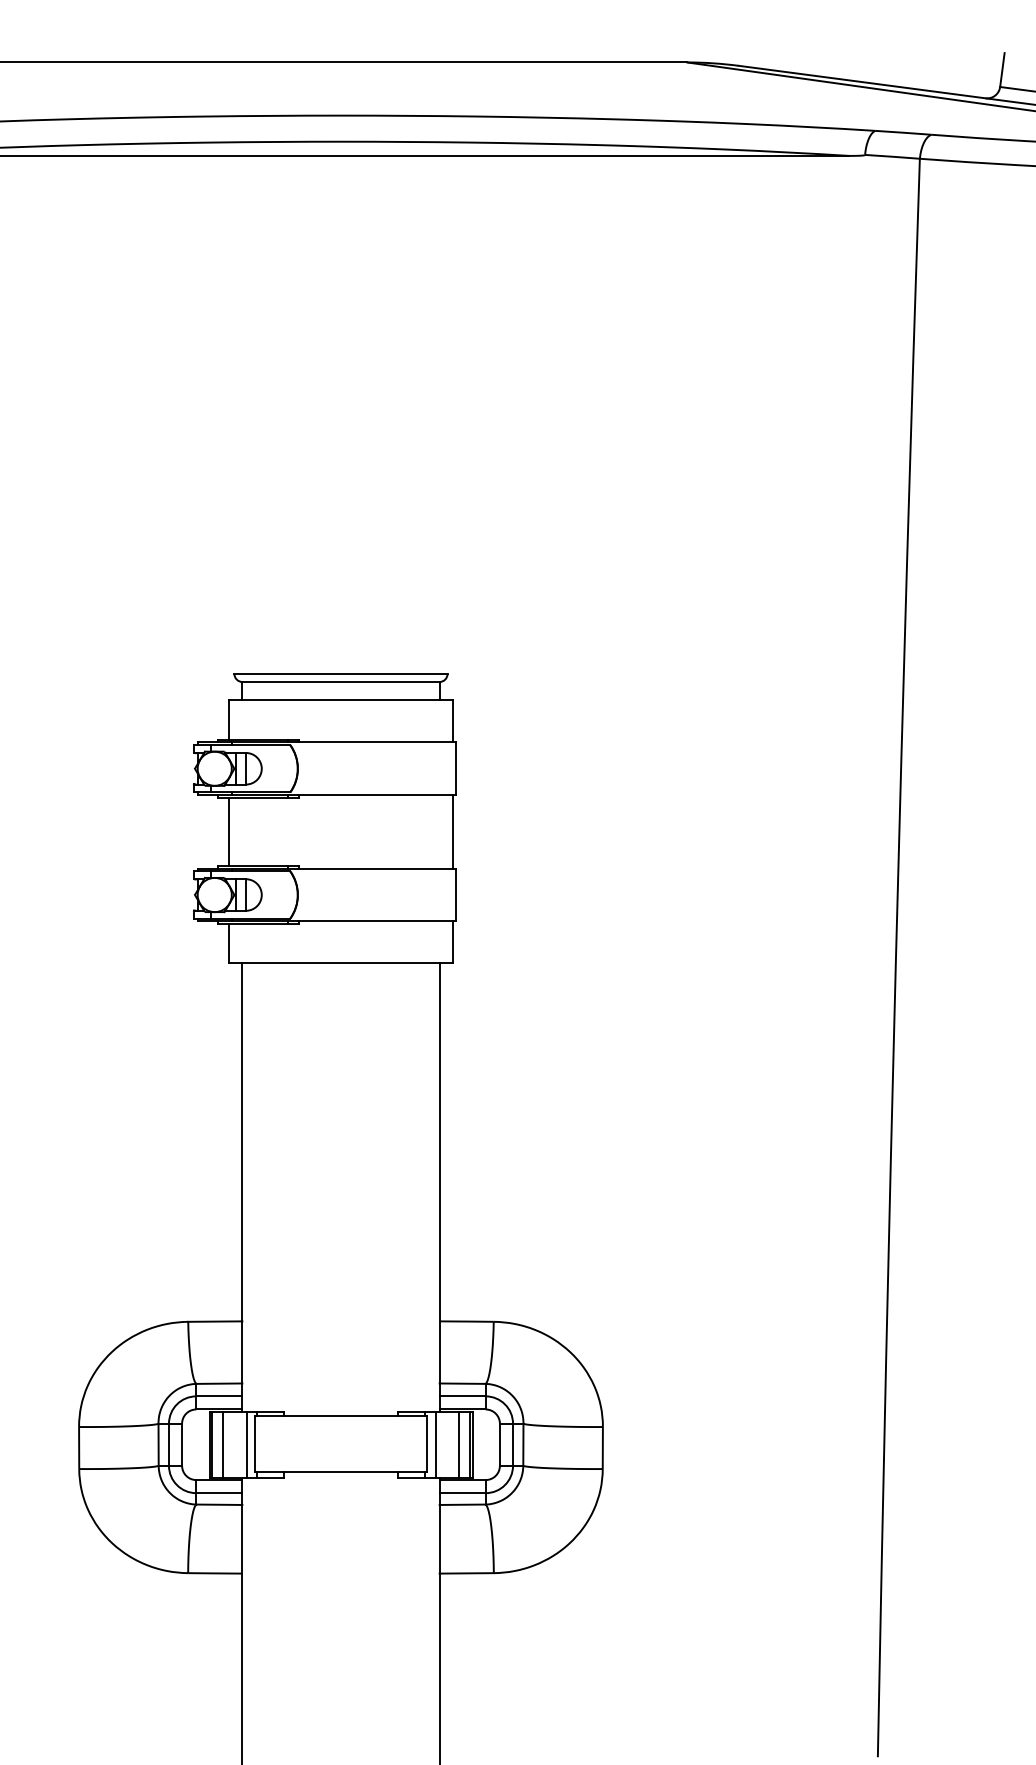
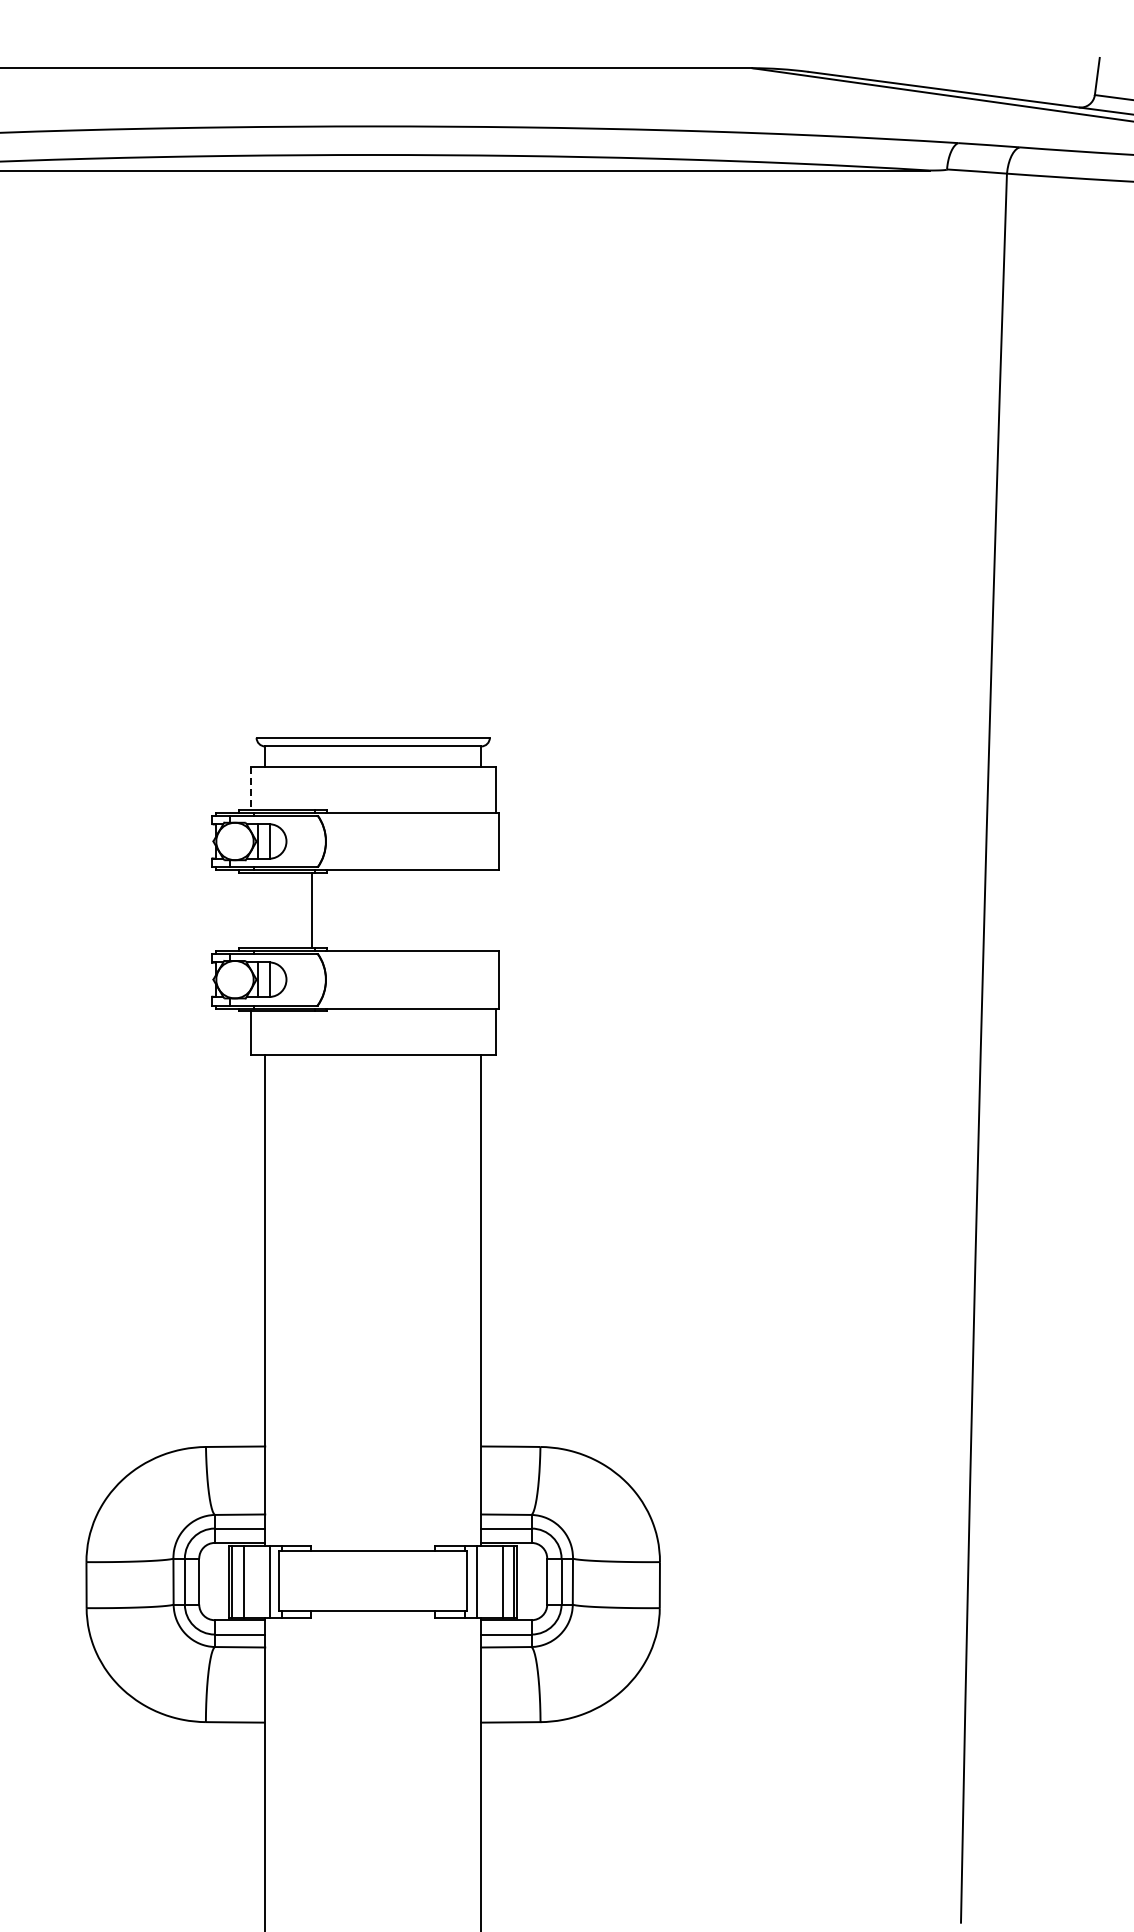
line: (228, 720) -> (250, 788), solid -> dashed
line: (228, 831) -> (311, 910), moved
line: (452, 831) -> (495, 910), removed

